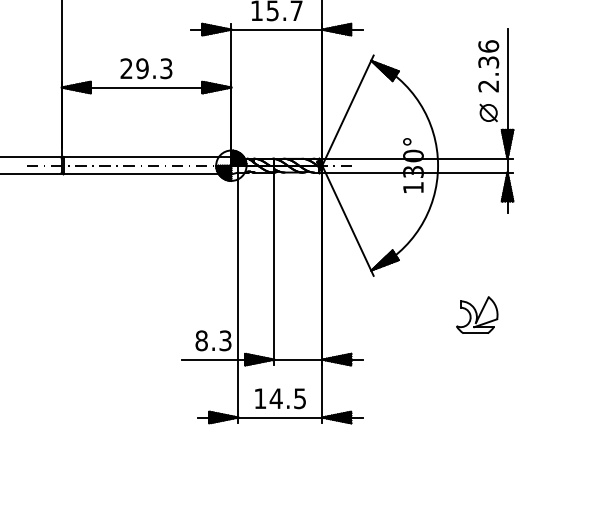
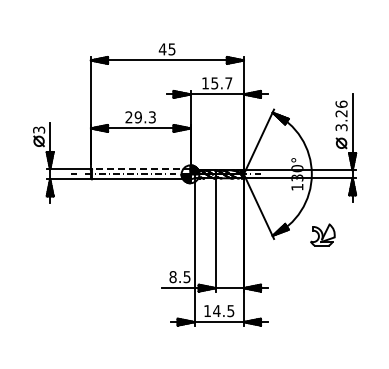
text: (488, 74) -> (341, 120), 2.36 -> 3.26
line: (146, 157) -> (140, 169), solid -> dashed
part: (476, 314) -> (322, 234), moved
text: (226, 339) -> (187, 276), 8.3 -> 8.5

